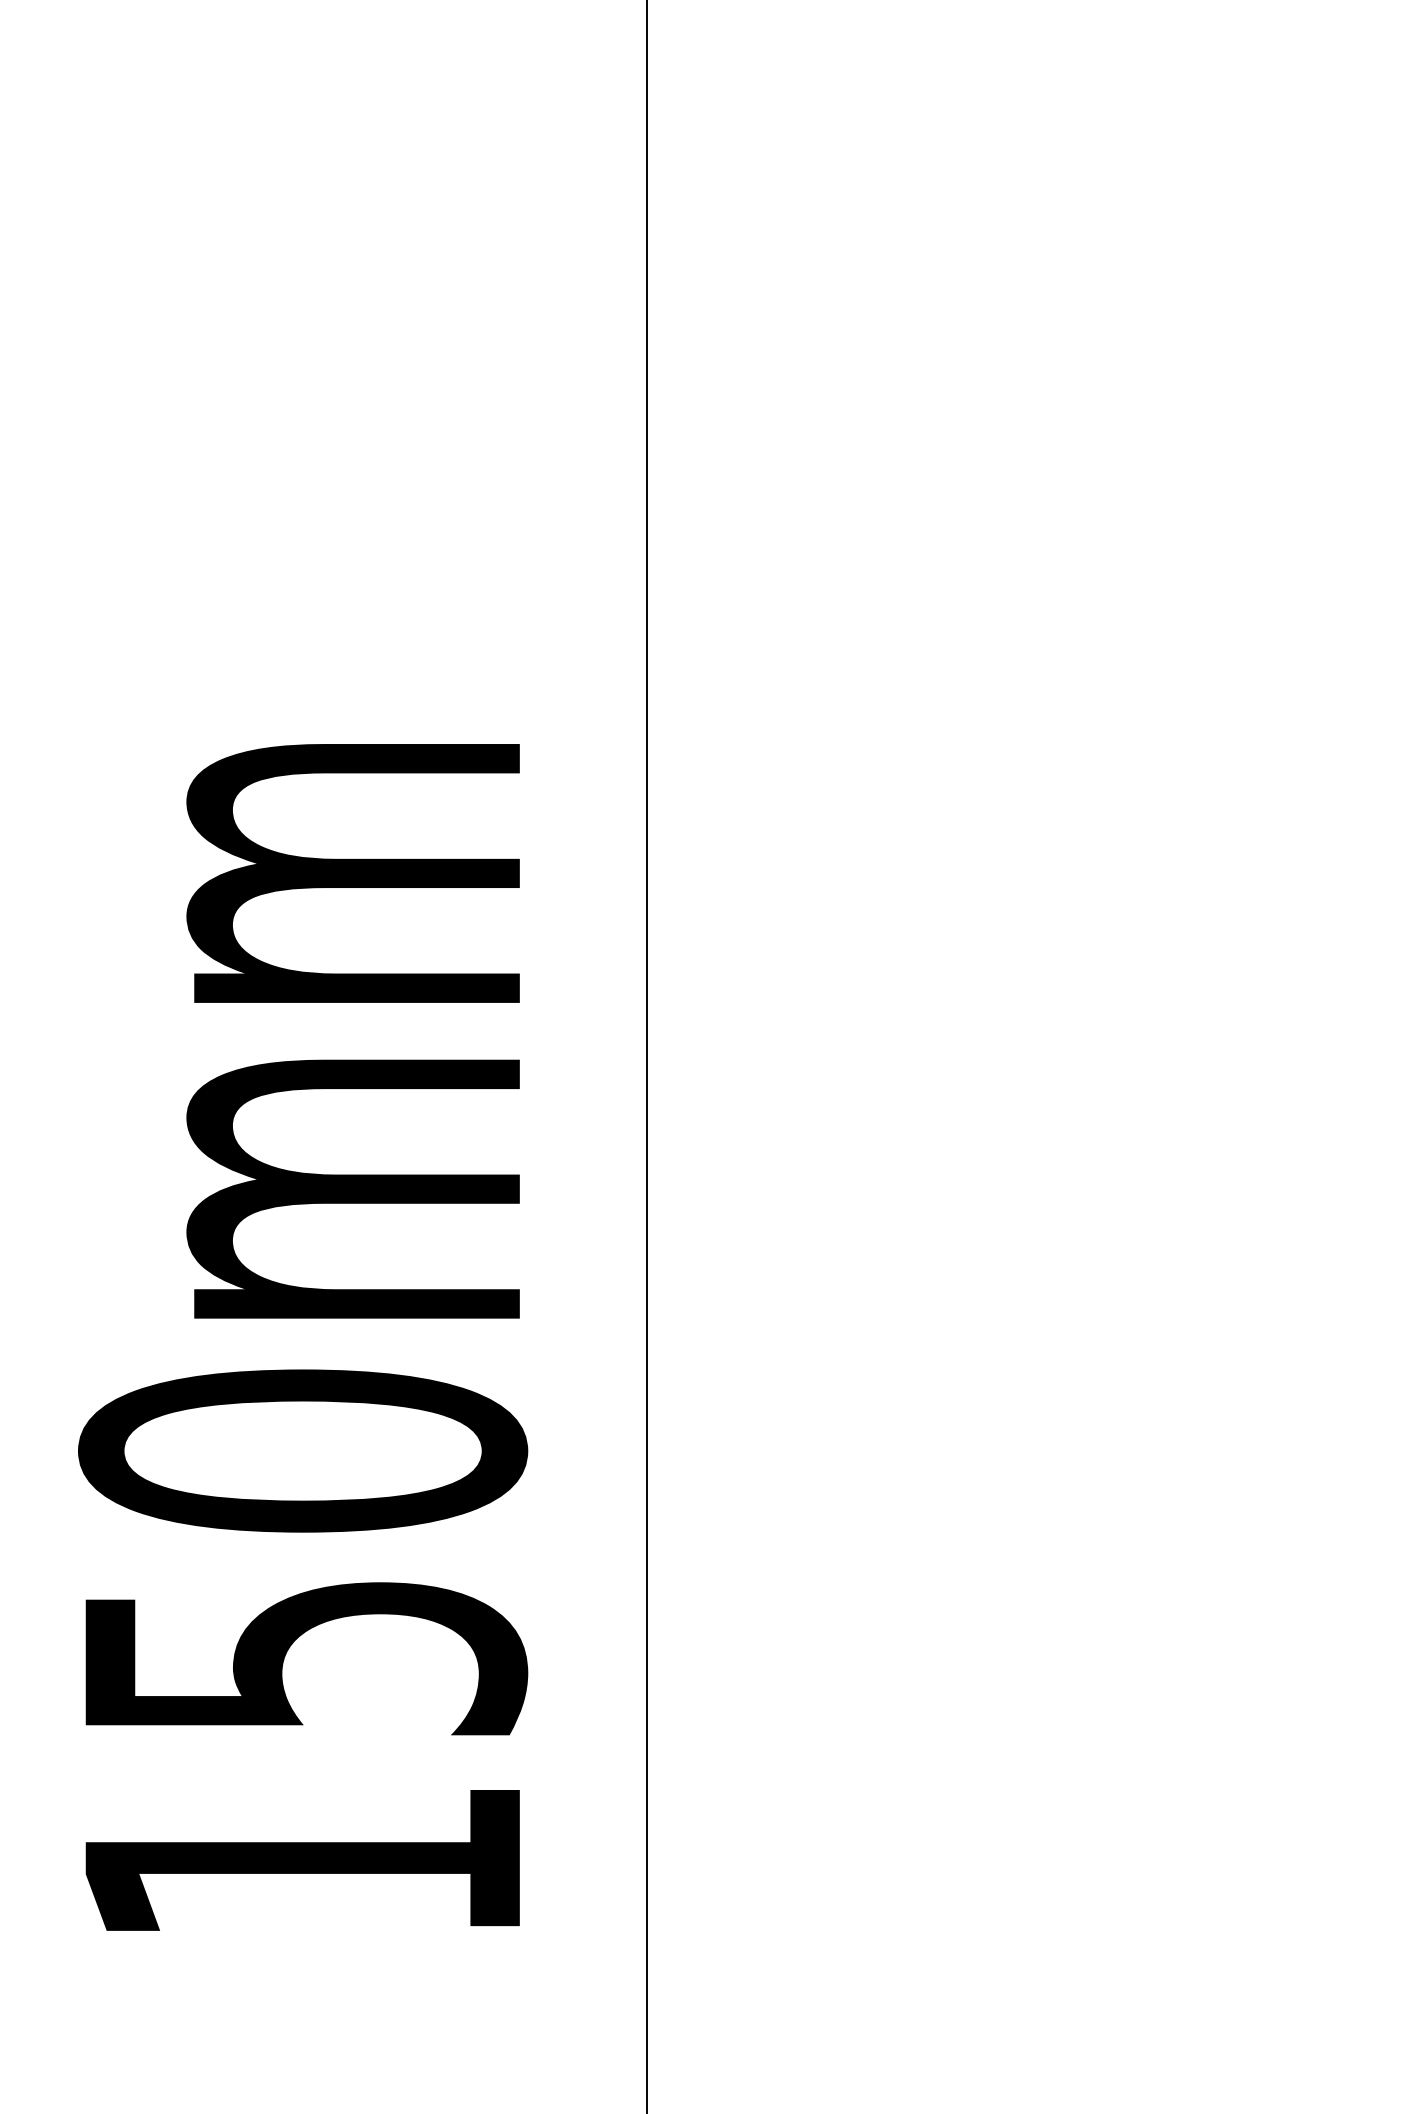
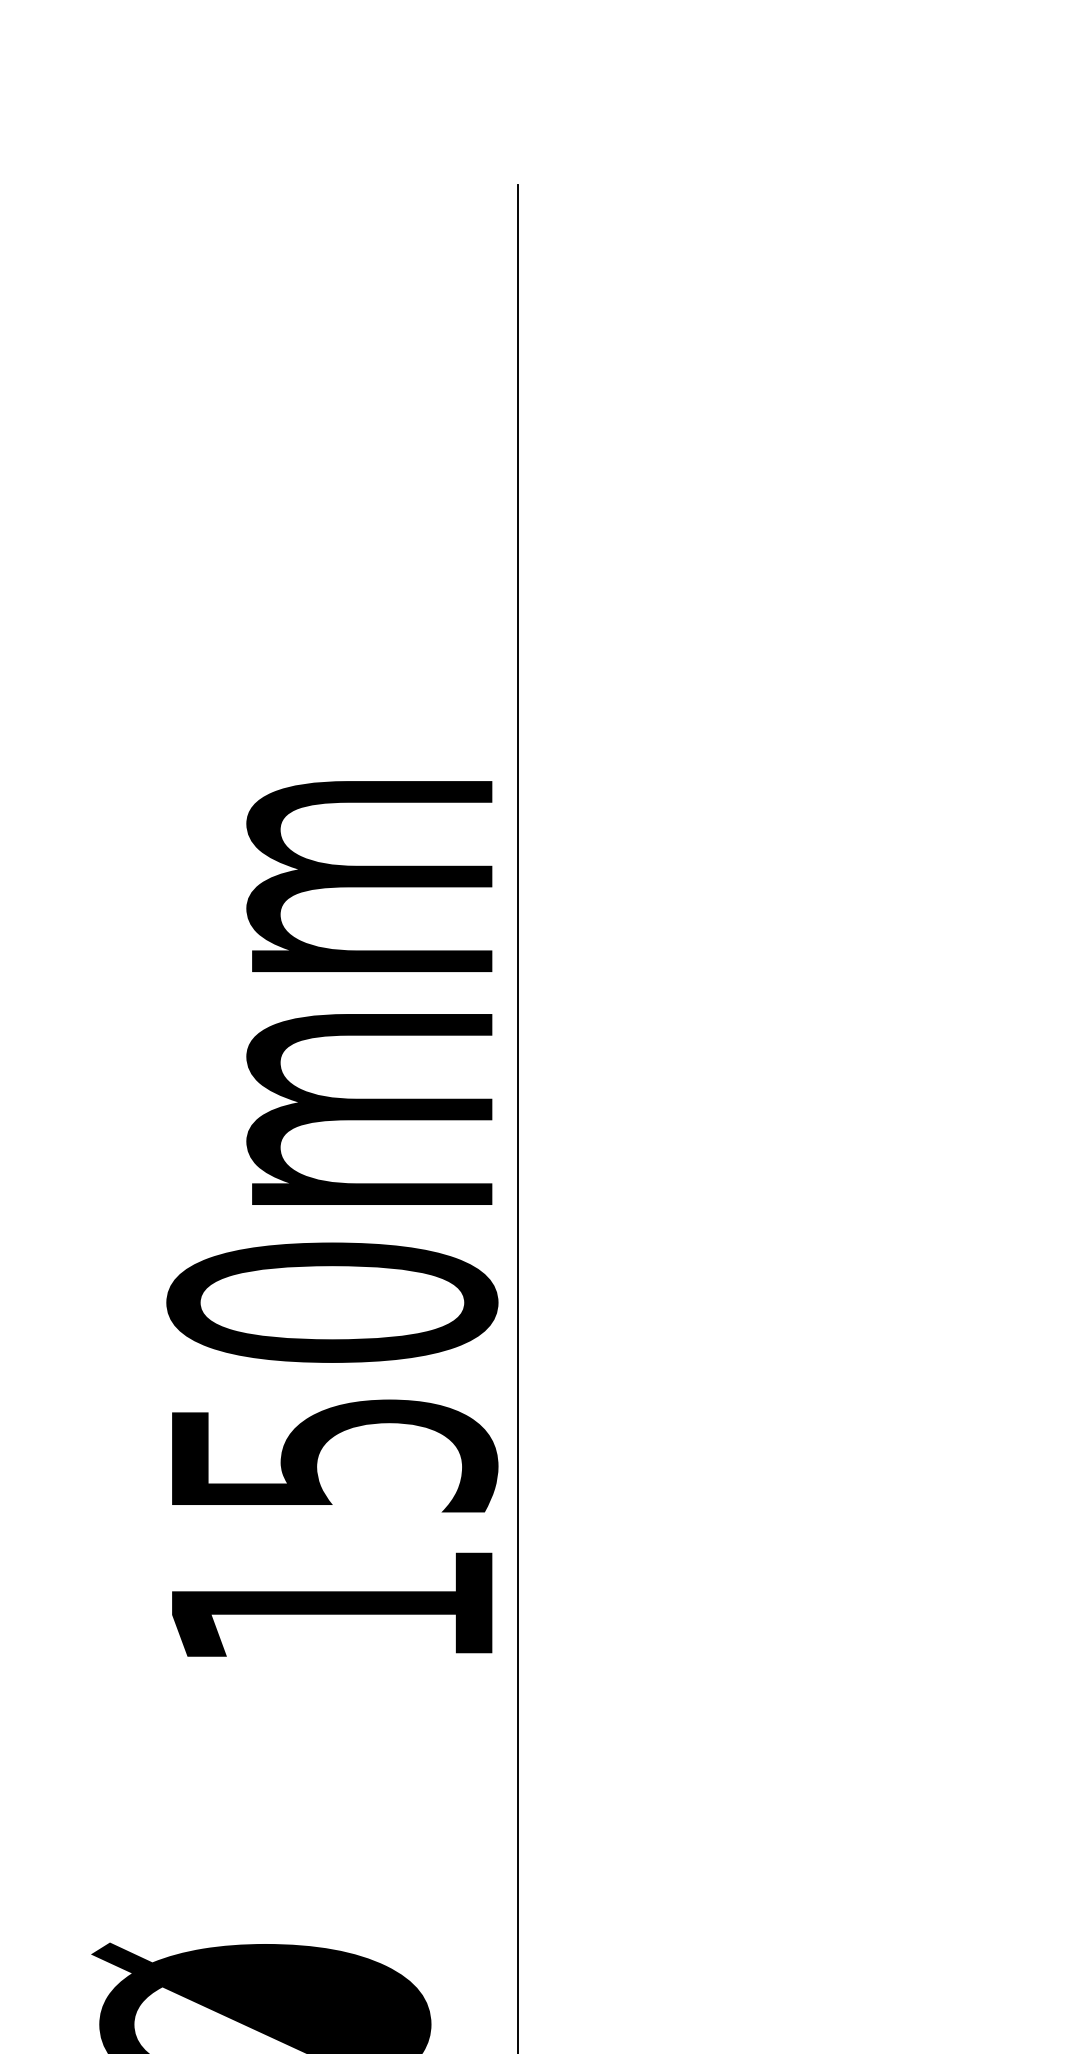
text: (303, 1336) -> (332, 1218), moved

